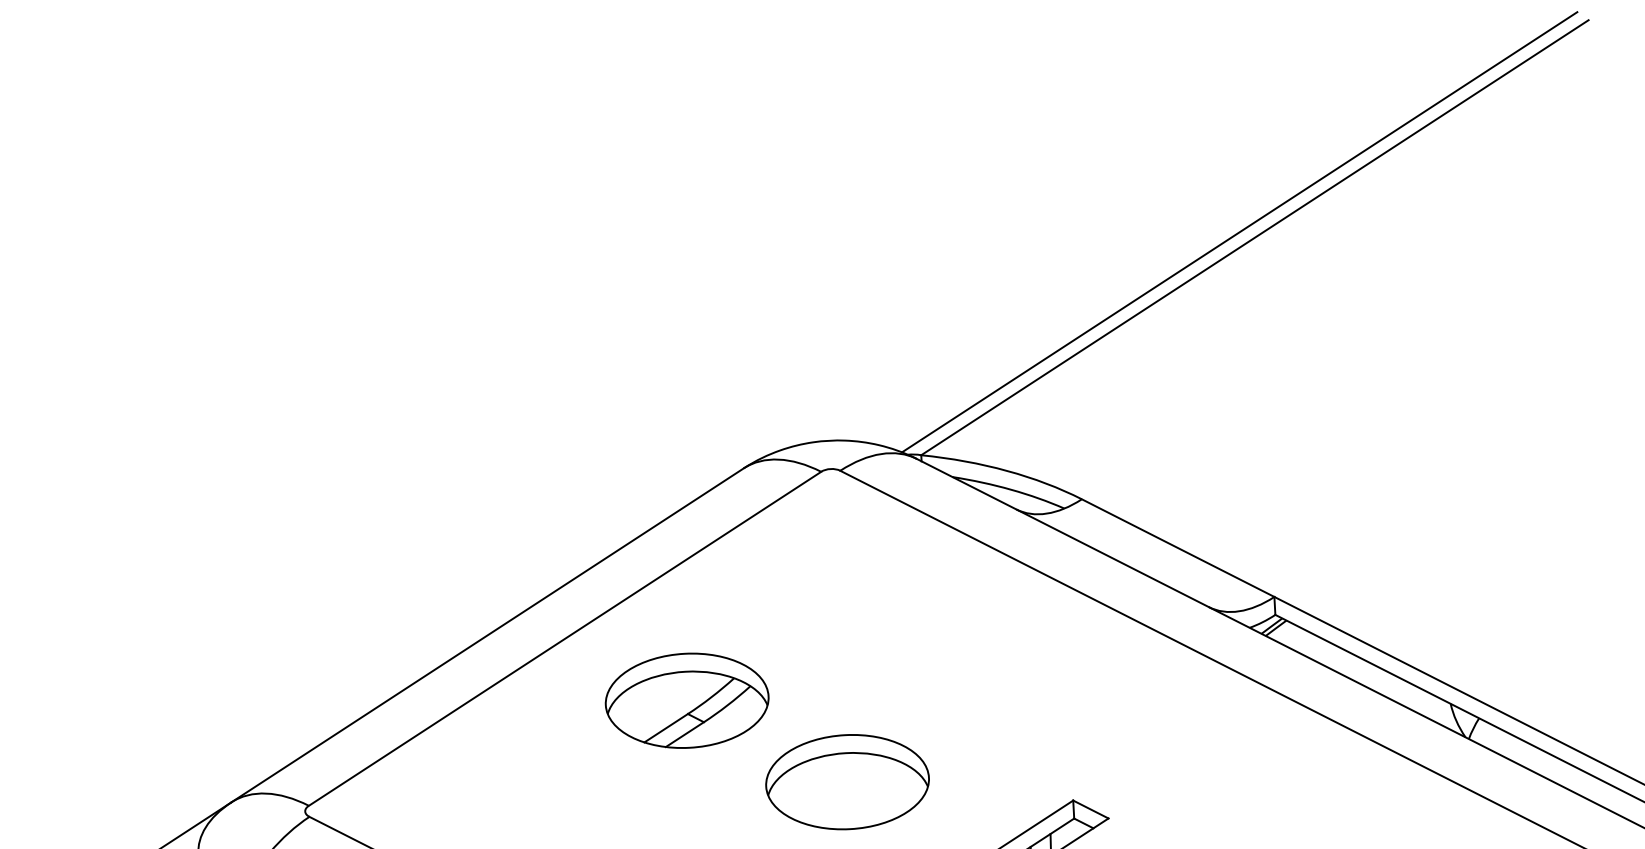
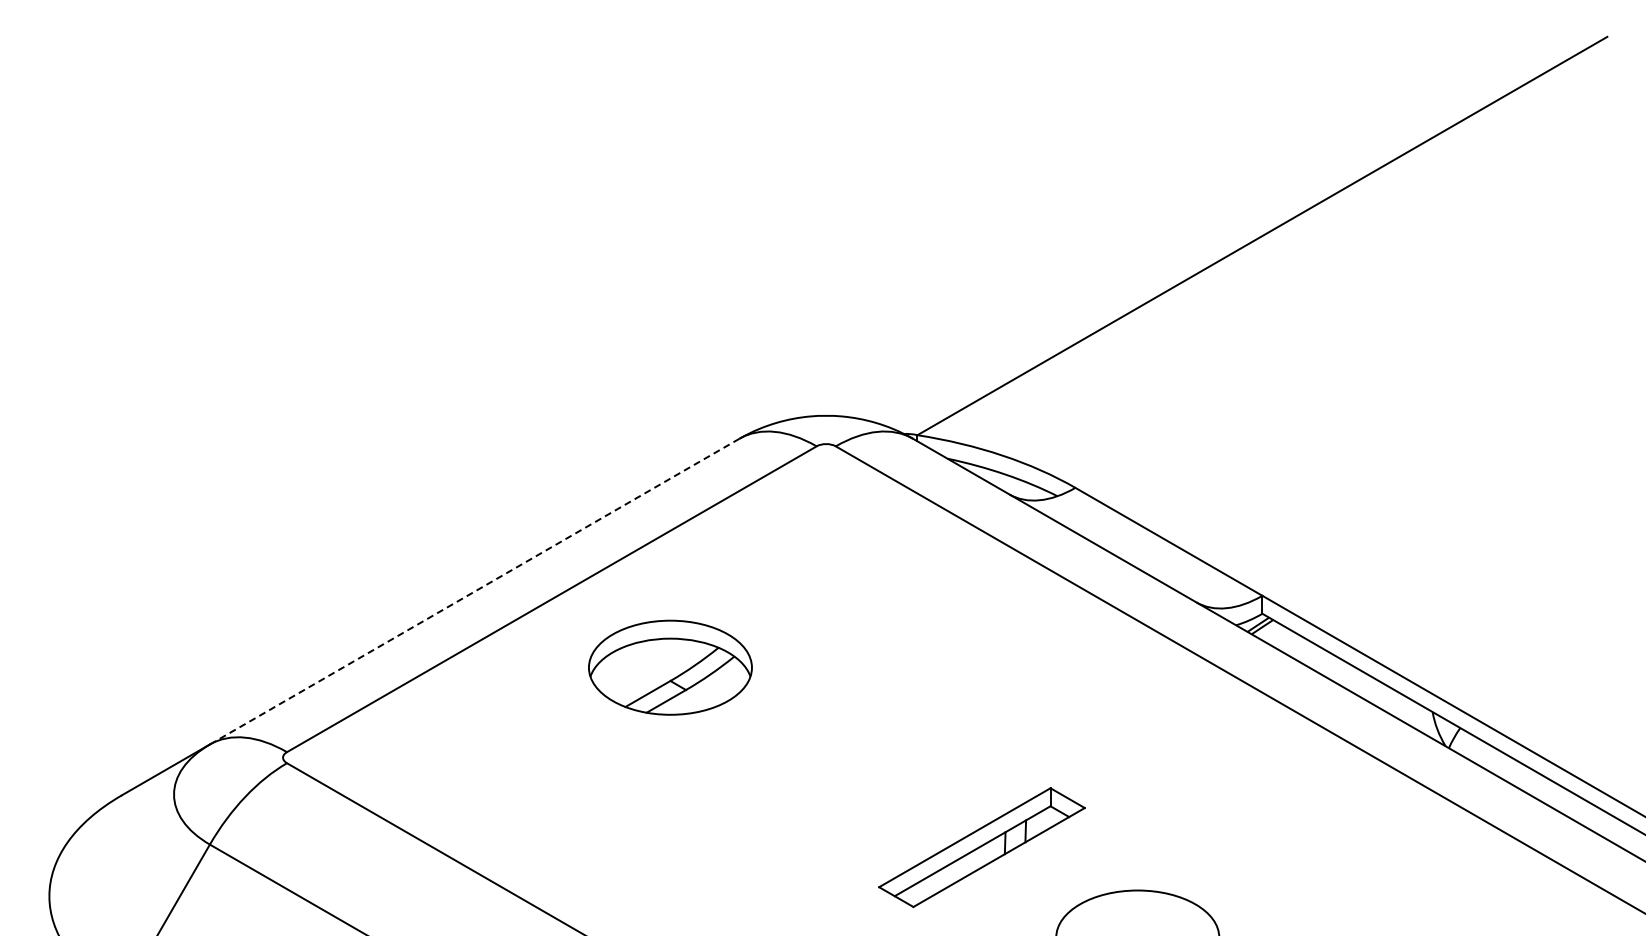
line: (1239, 231) -> (1247, 229), removed
line: (487, 635) -> (474, 591), solid -> dashed
part: (846, 782) -> (825, 757), removed

